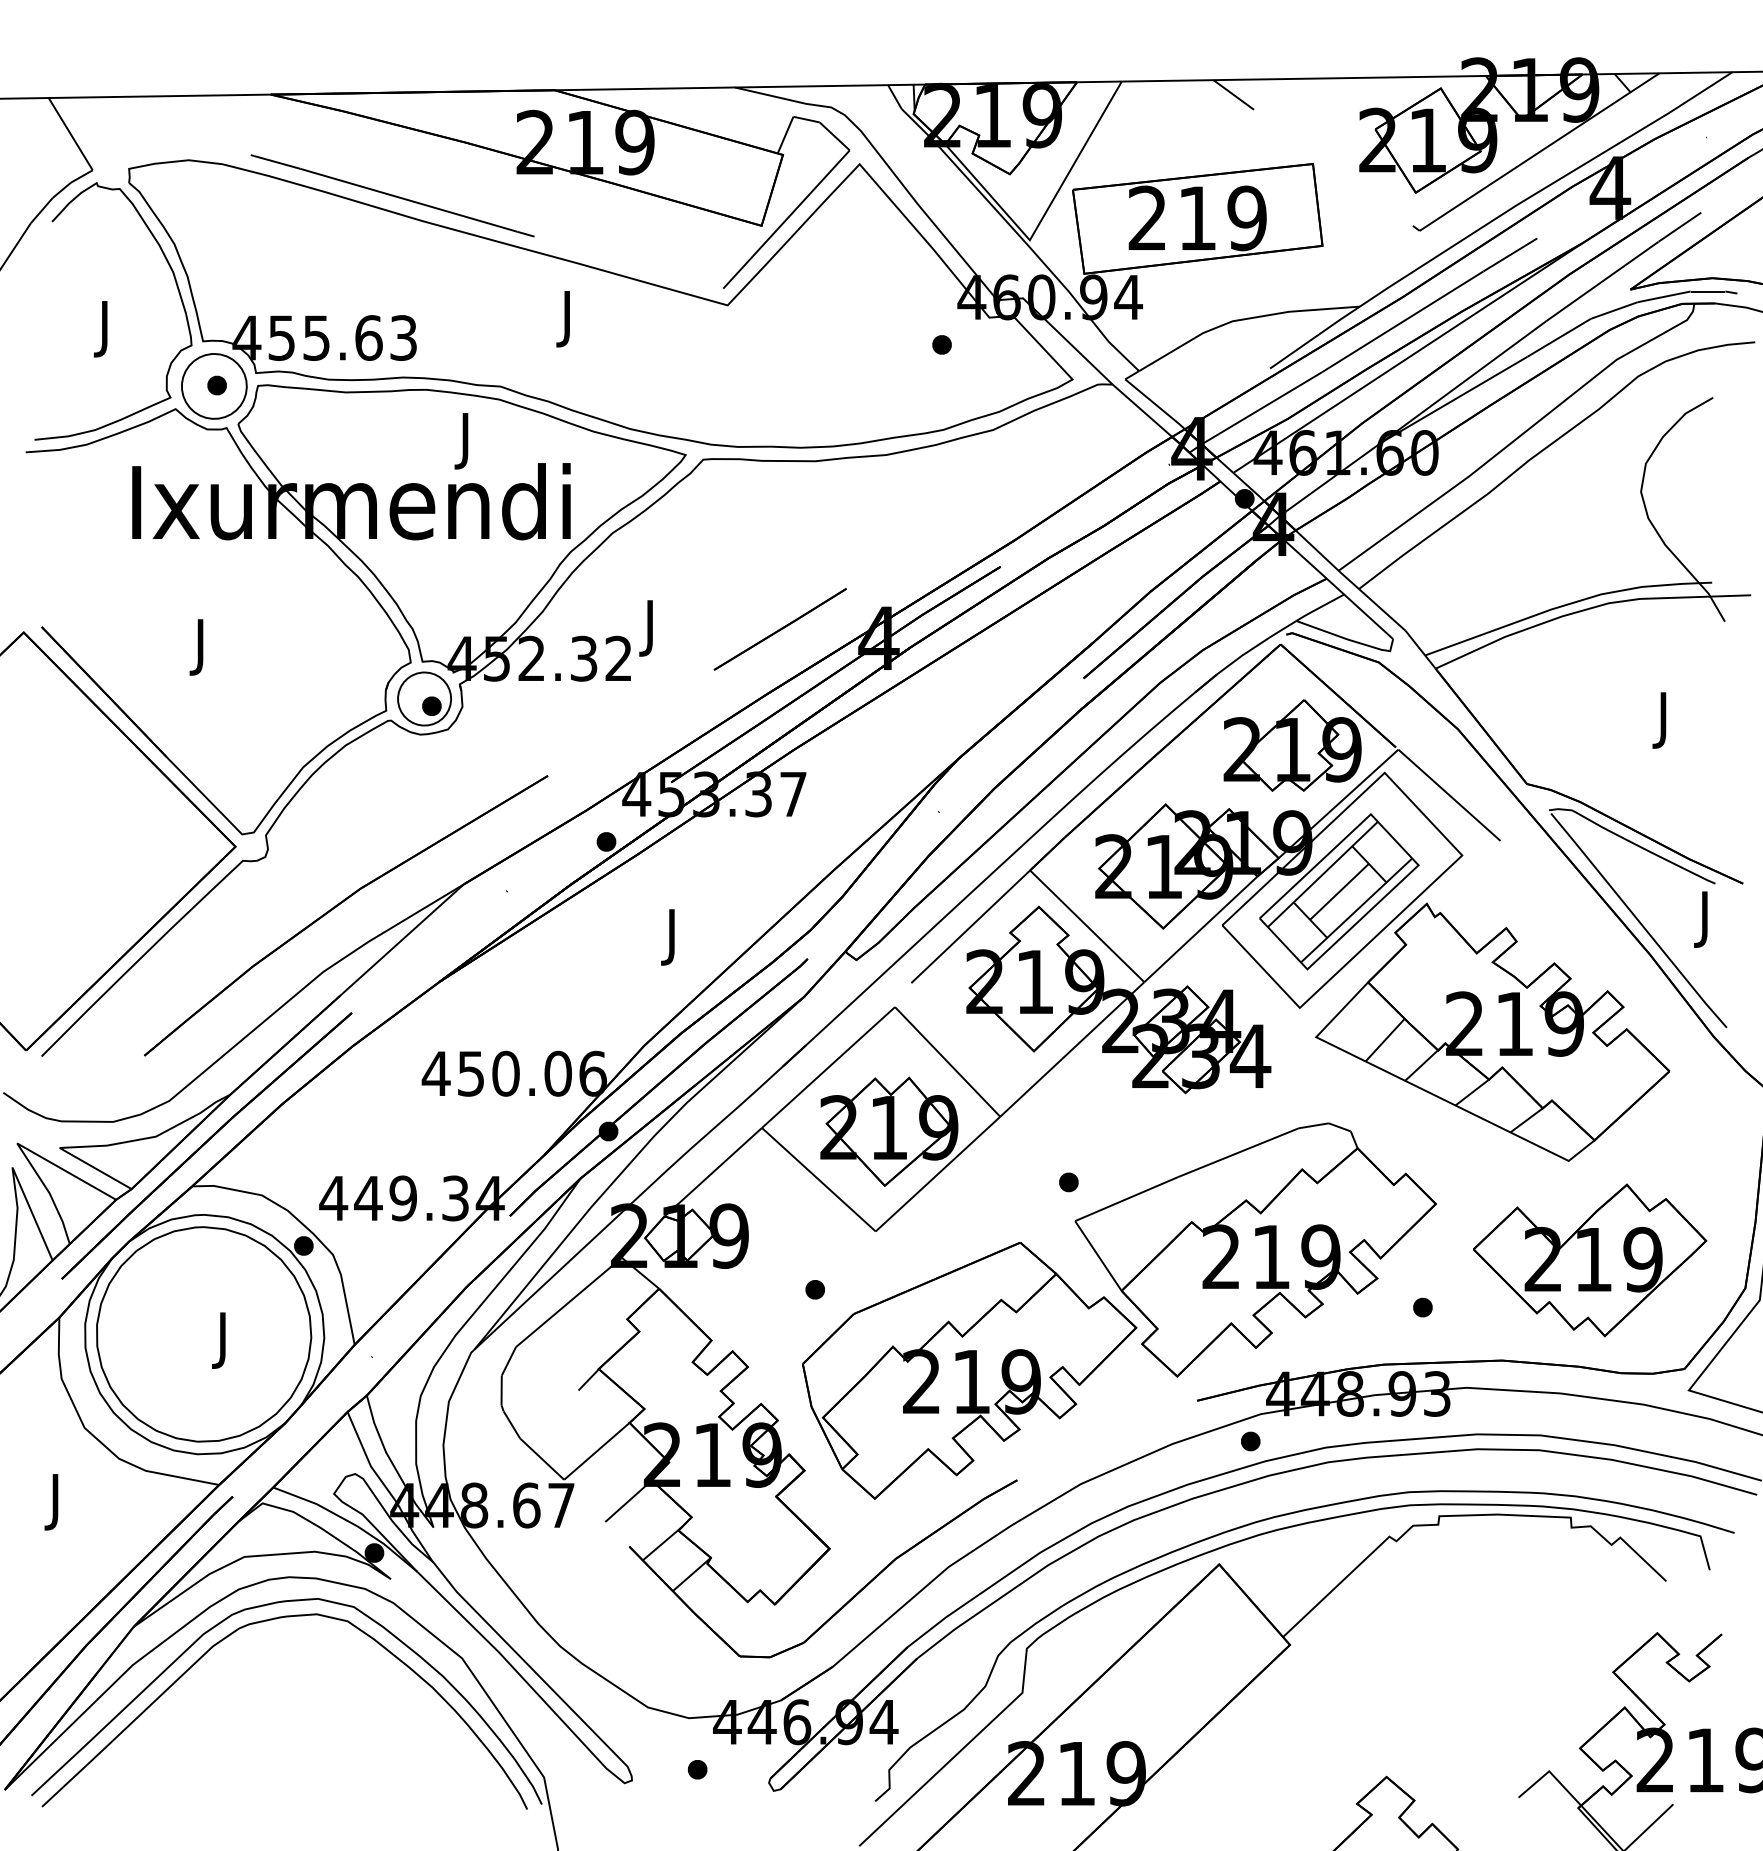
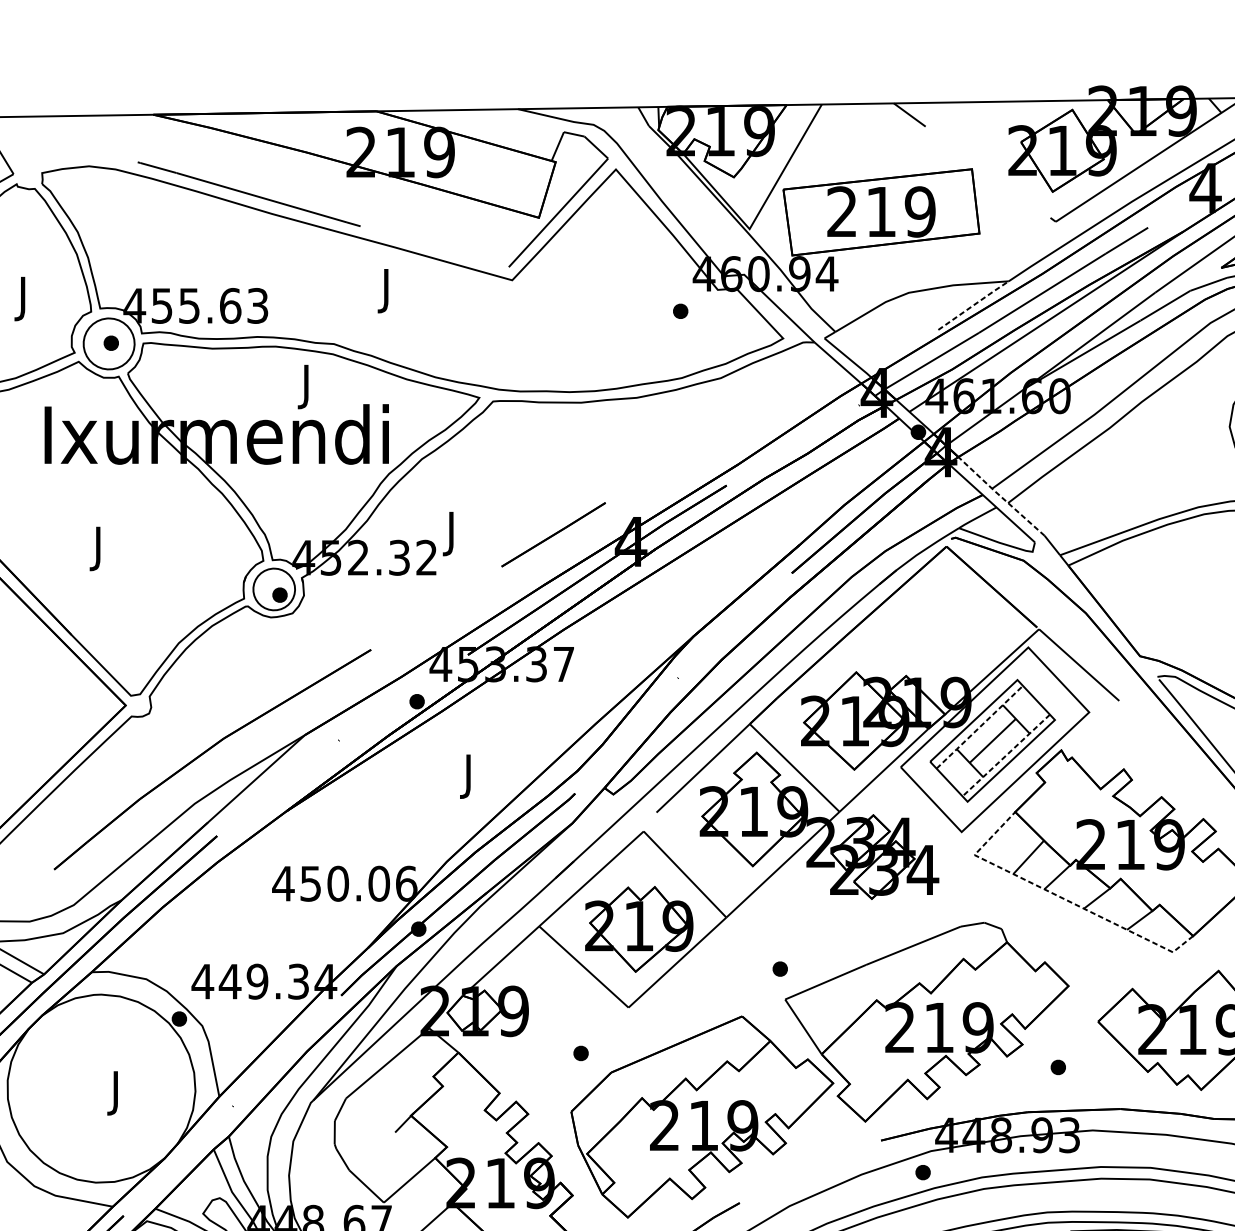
line: (1315, 336) -> (973, 304), solid -> dashed
line: (1349, 580) -> (1000, 496), solid -> dashed
part: (1292, 745) -> (955, 625), removed
line: (1322, 874) -> (979, 727), solid -> dashed
line: (1356, 910) -> (1006, 755), solid -> dashed
line: (1423, 1089) -> (1058, 896), solid -> dashed
part: (204, 1334) -> (101, 1088), removed

